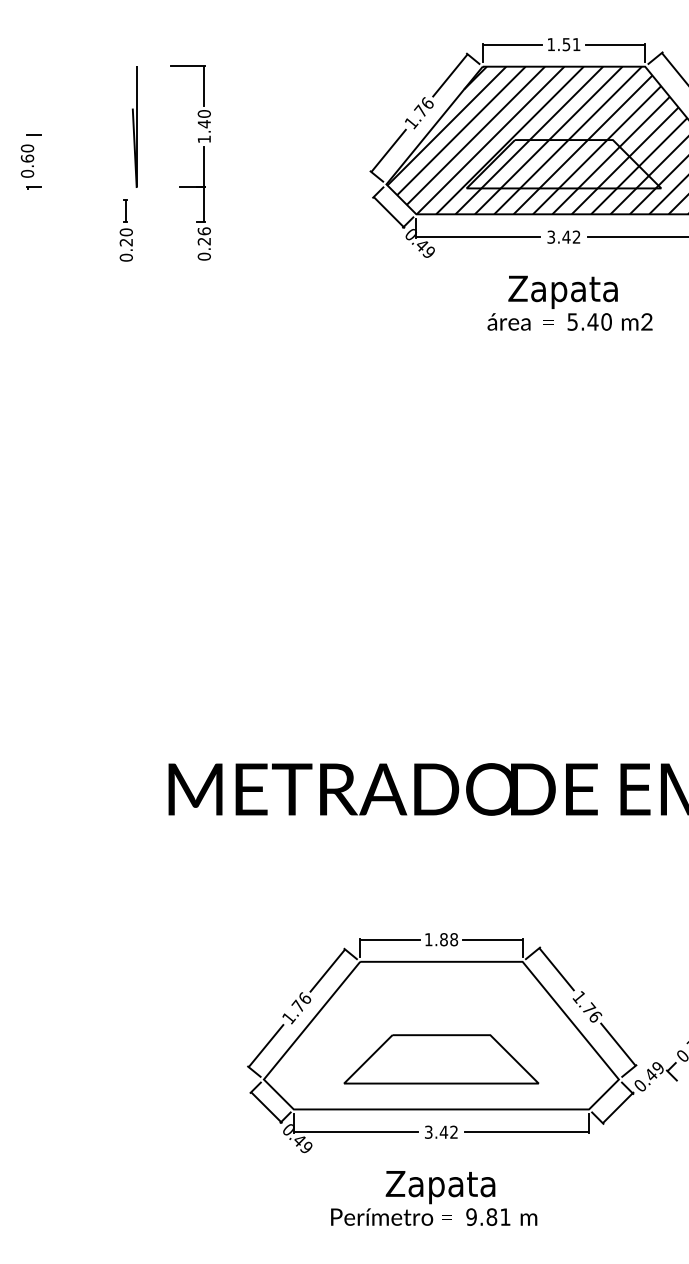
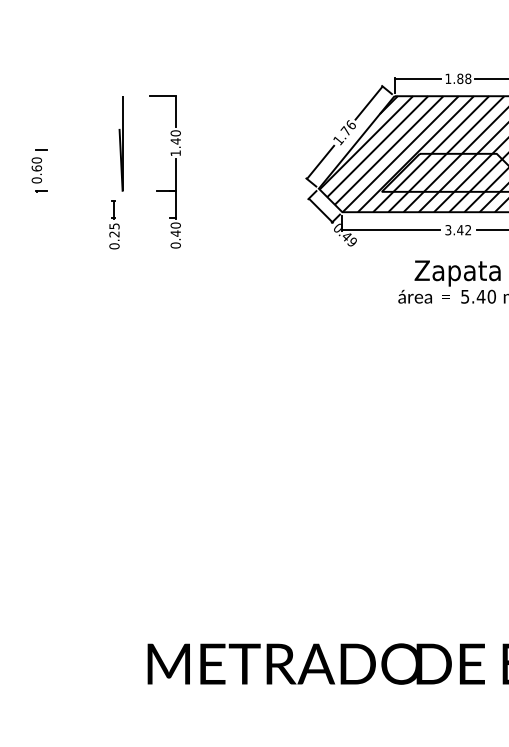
text: (571, 44) -> (464, 78), 1.51 -> 1.88
text: (125, 232) -> (113, 226), 0.20 -> 0.25
text: (203, 236) -> (175, 229), 0.26 -> 0.40

